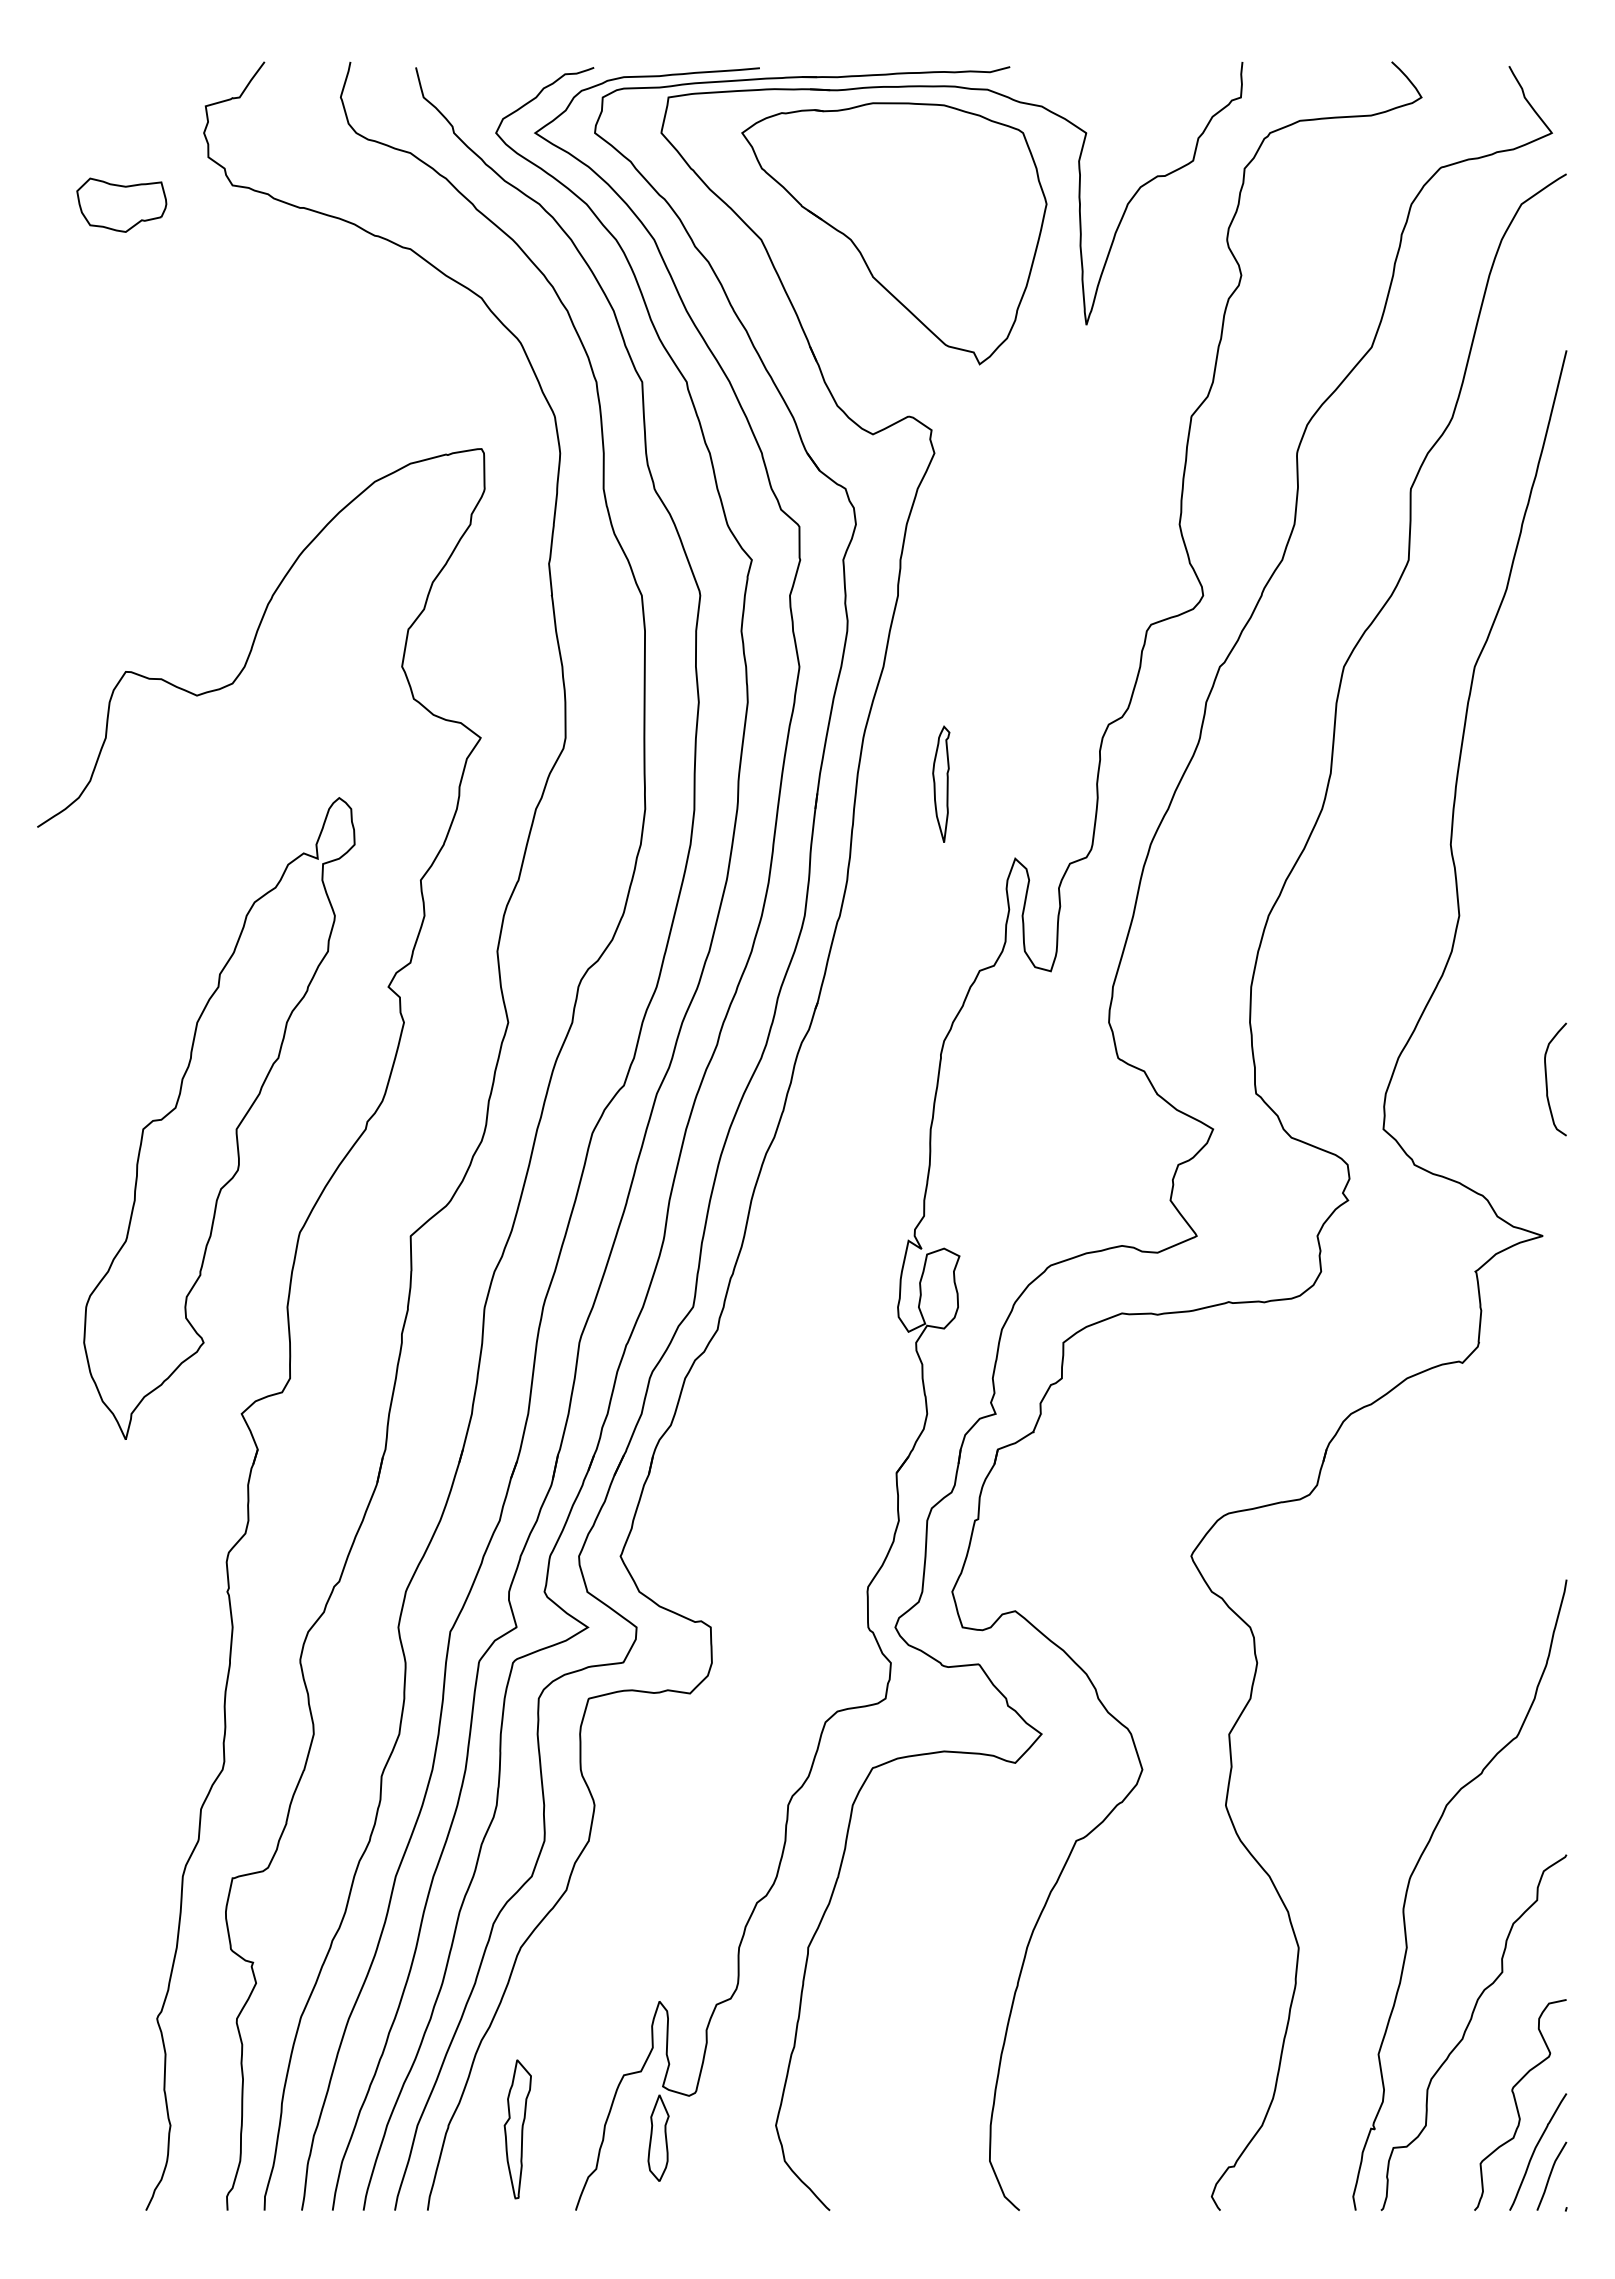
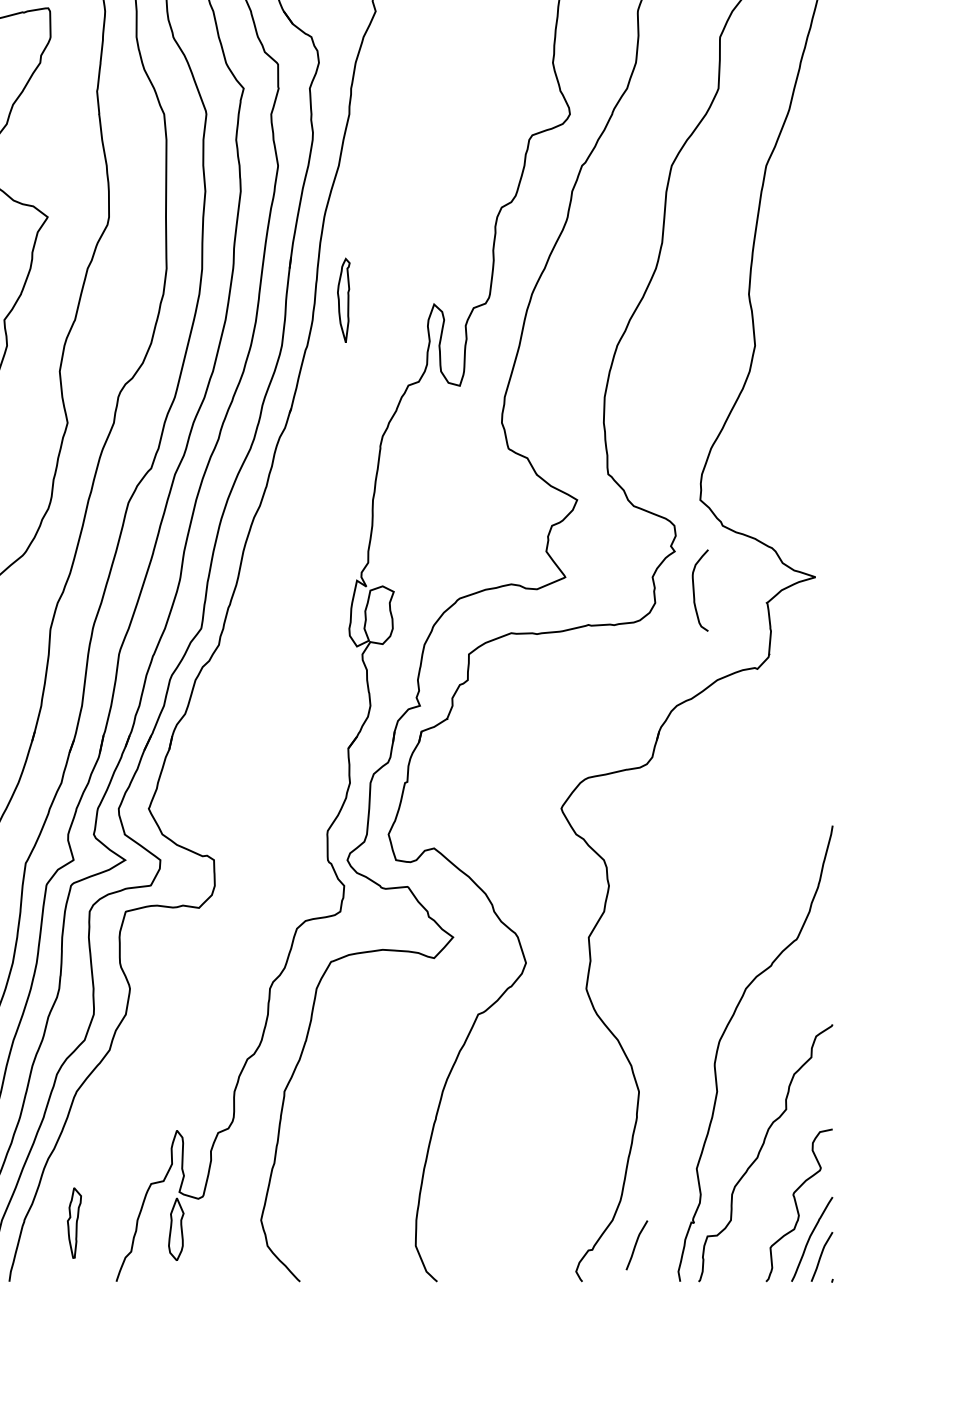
part: (941, 783) -> (343, 299), moved
curve: (1547, 1079) -> (694, 590), moved
part: (517, 2129) -> (74, 1223), size x0.7
curve: (1295, 2158) -> (636, 1244), added

